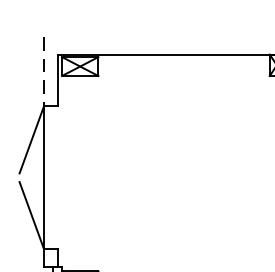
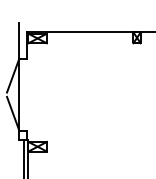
line: (44, 72) -> (19, 41), dashed -> solid

